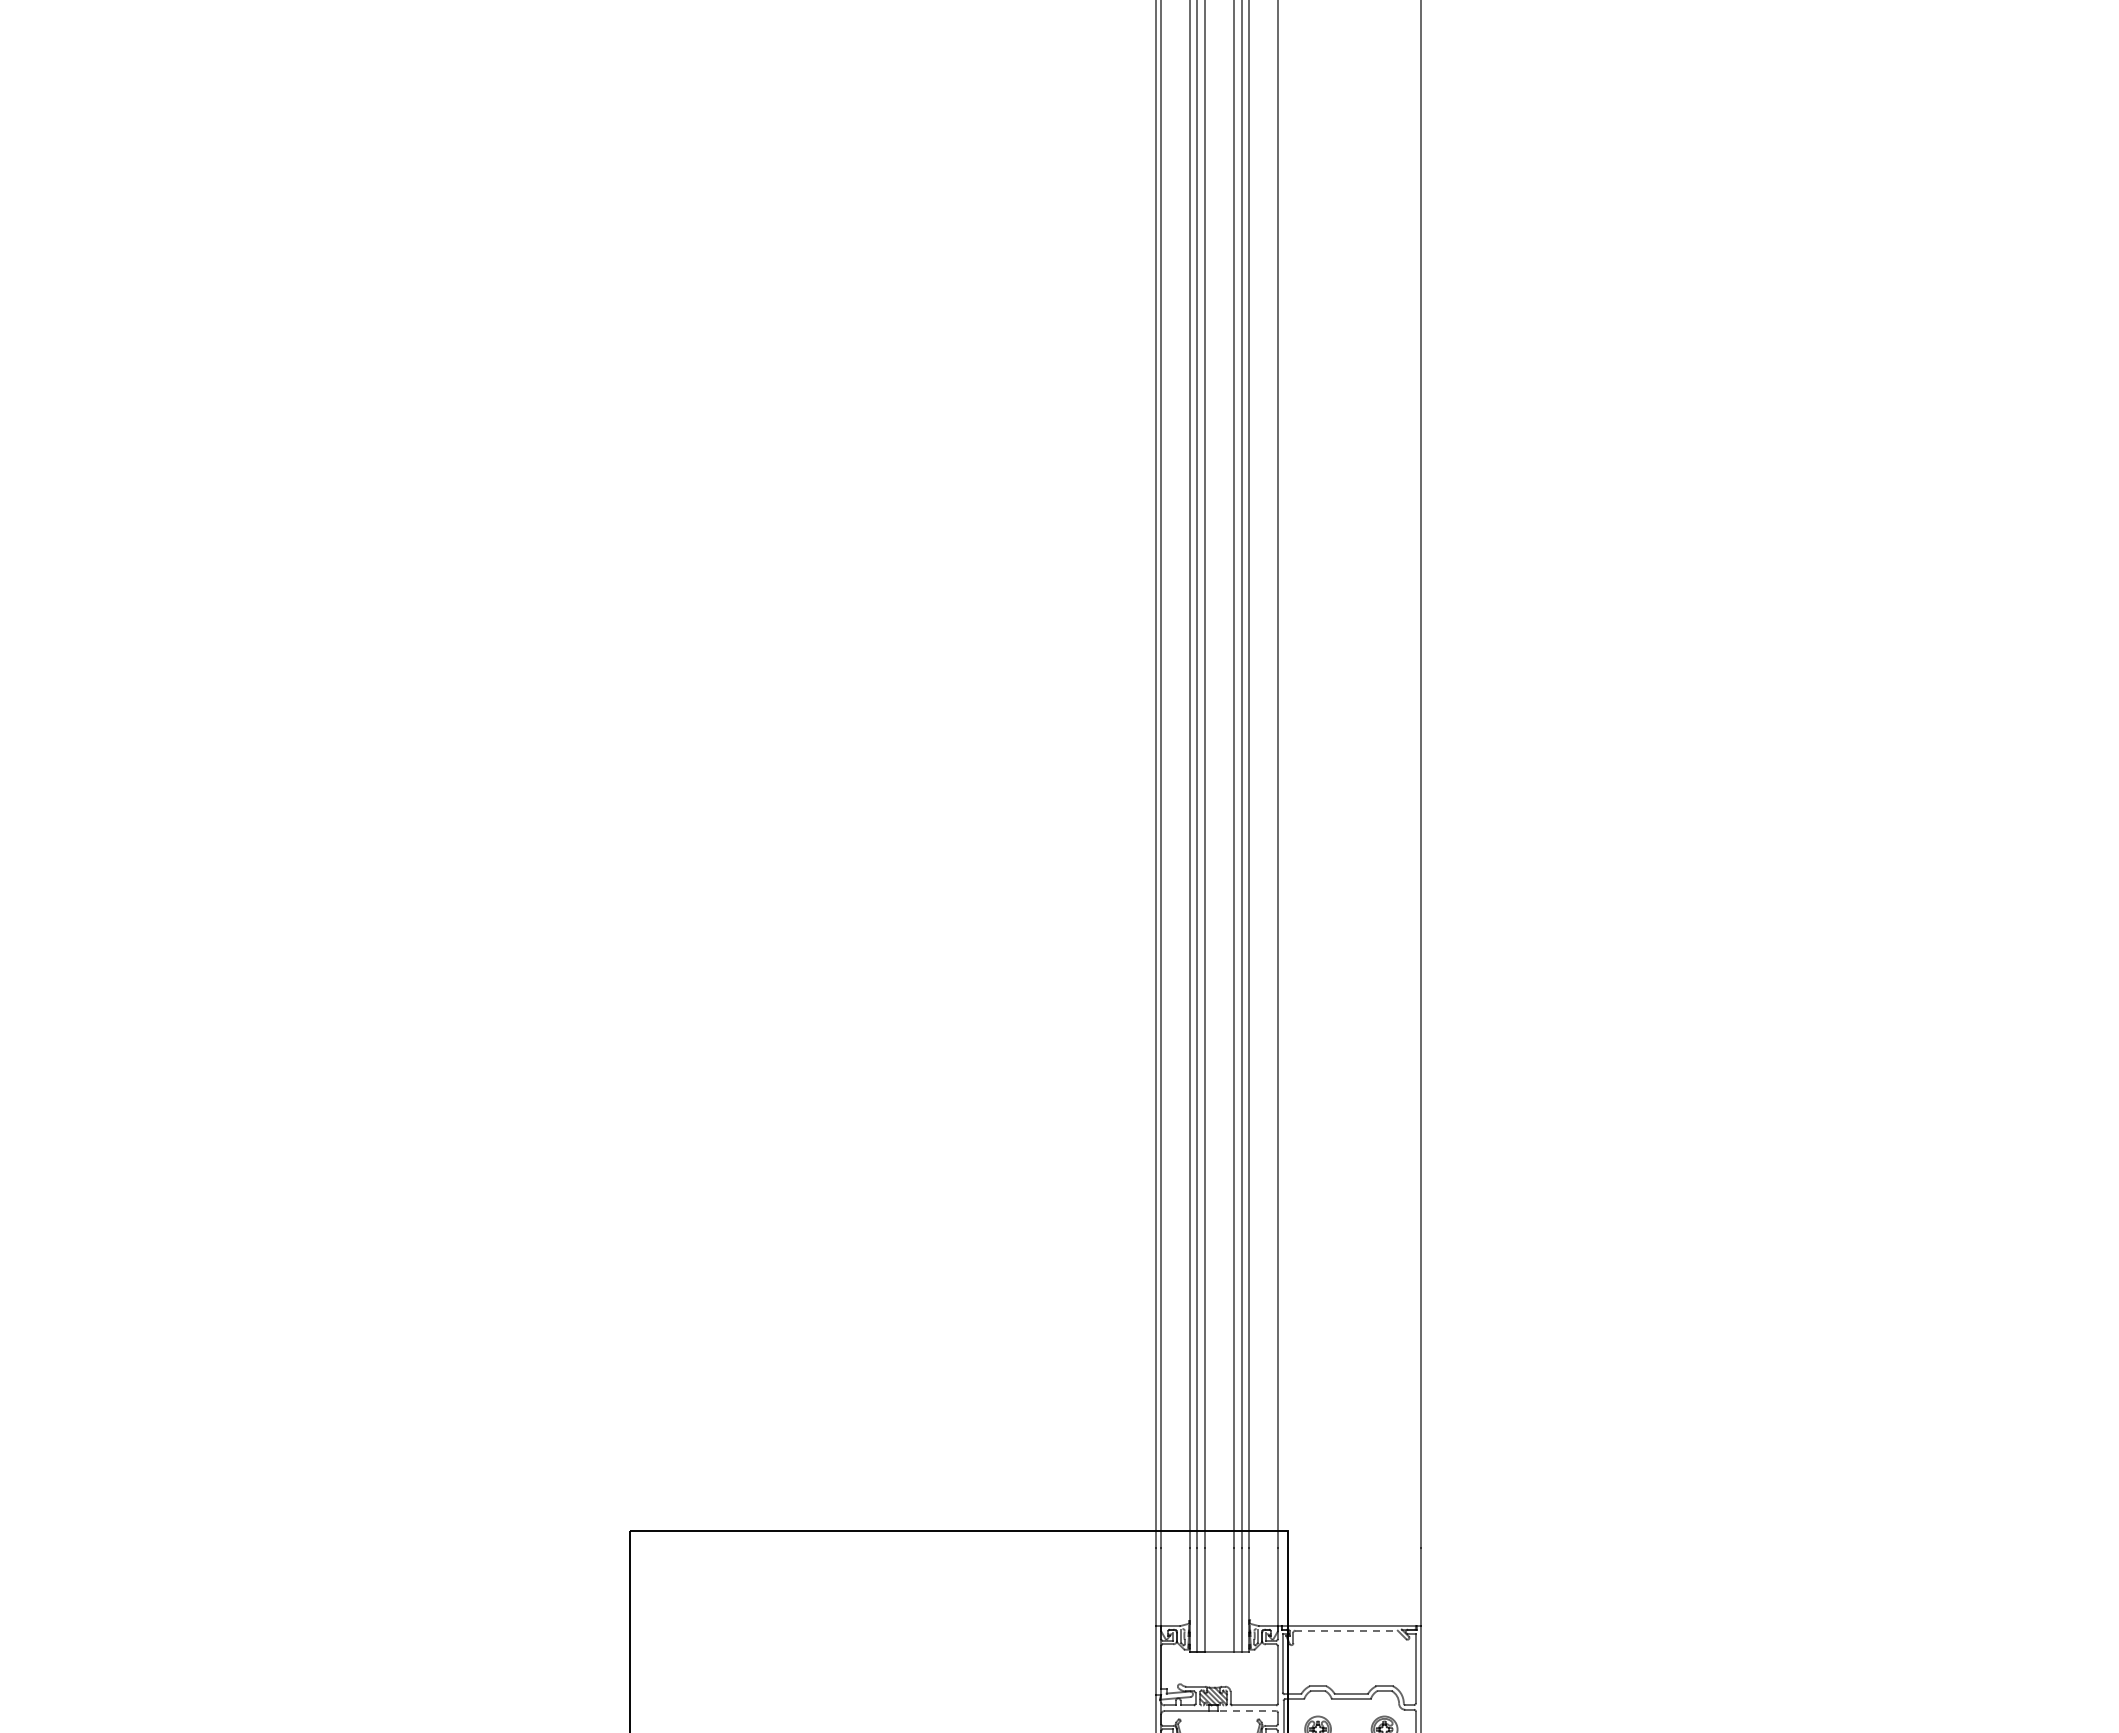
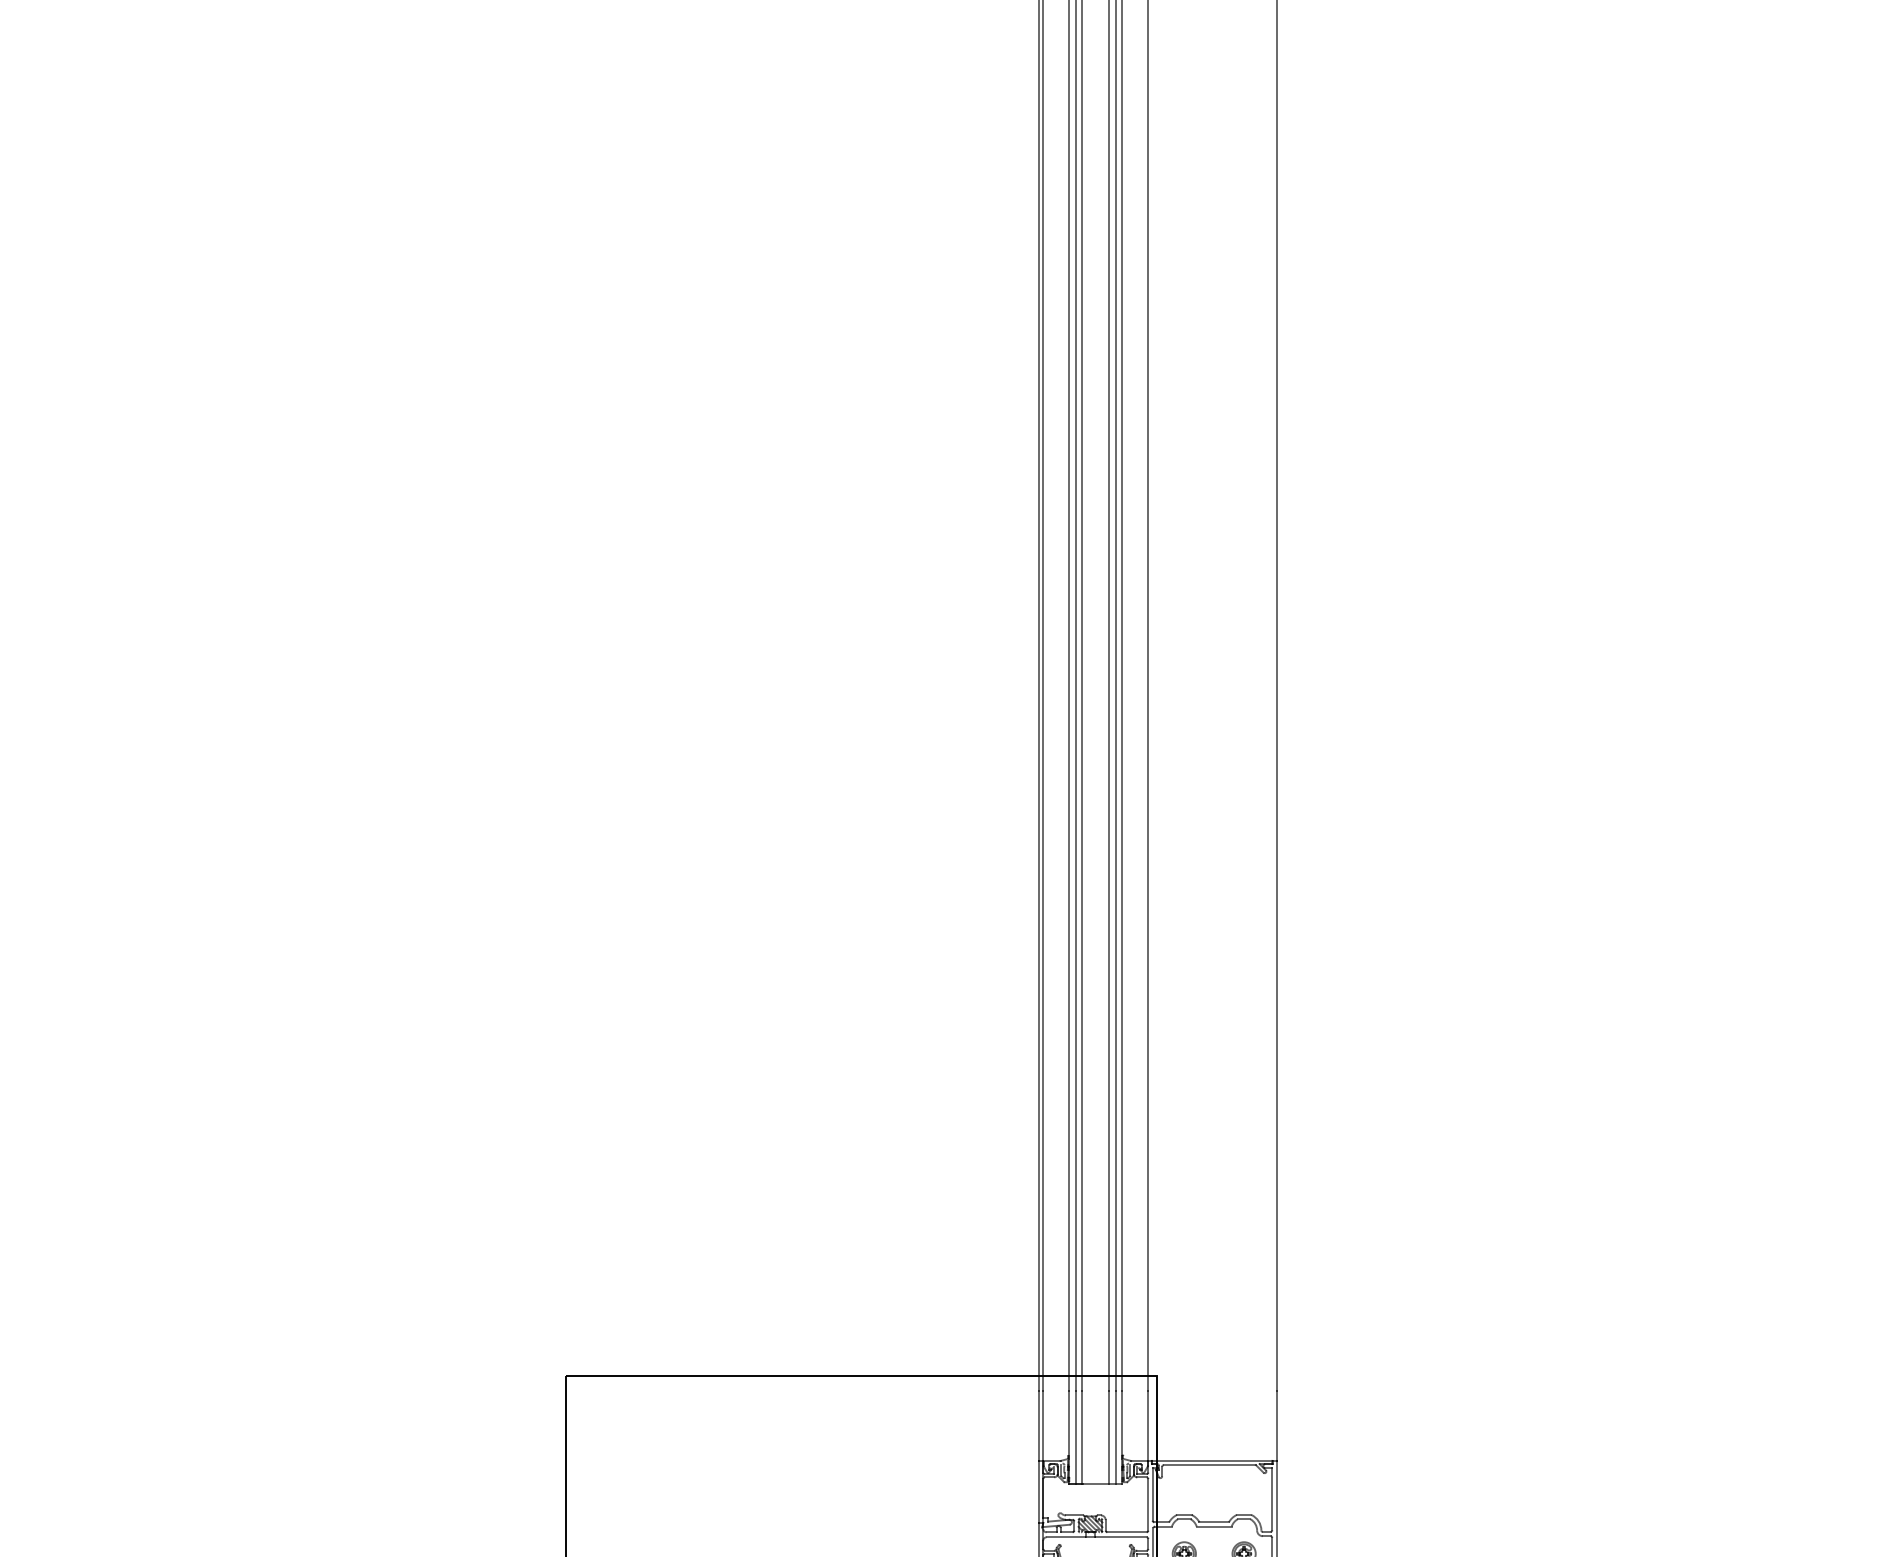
line: (1347, 1630) -> (1210, 1464), dashed -> solid
line: (1248, 1711) -> (1121, 1537), dashed -> solid

